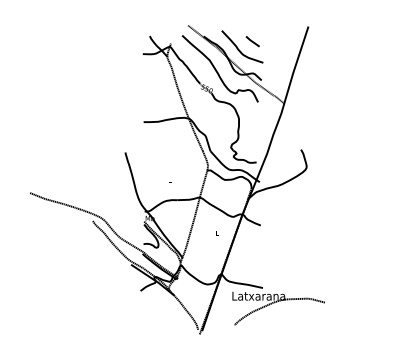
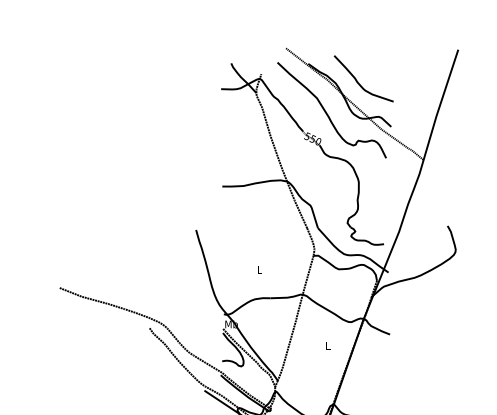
line: (252, 41) -> (378, 71), removed

